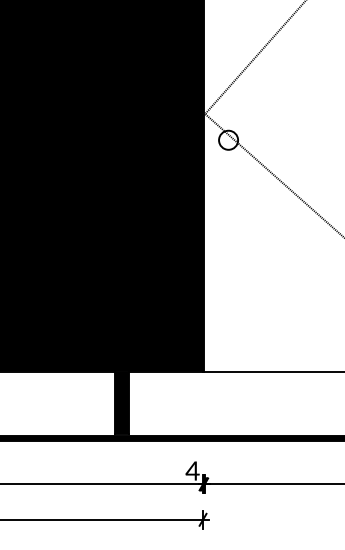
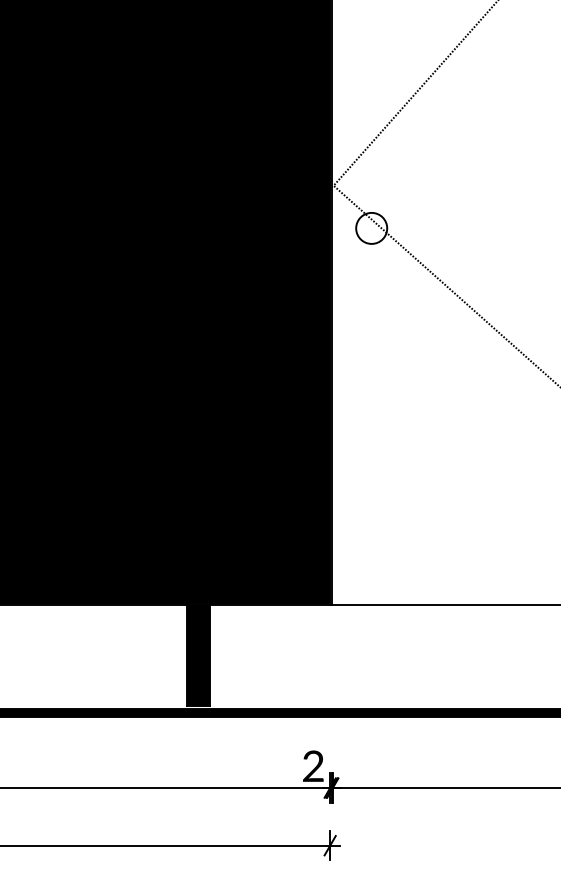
text: (192, 470) -> (313, 765), 4 -> 2

